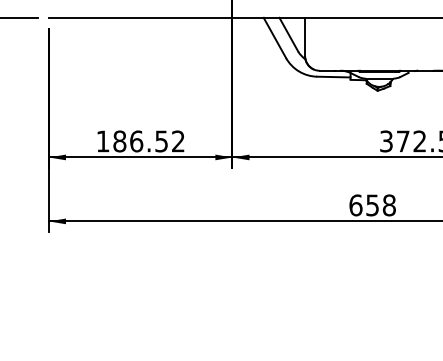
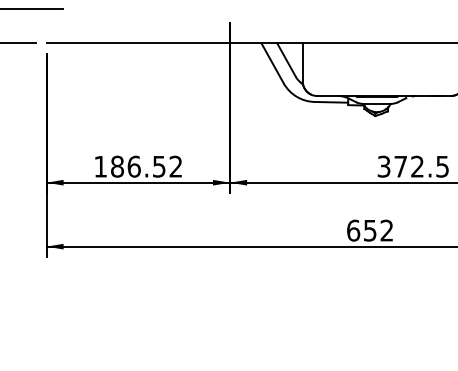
text: (388, 205) -> (386, 230), 658 -> 652

